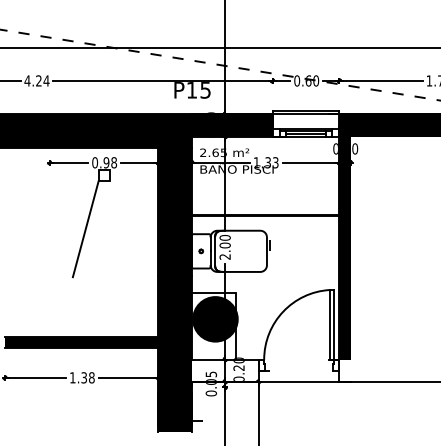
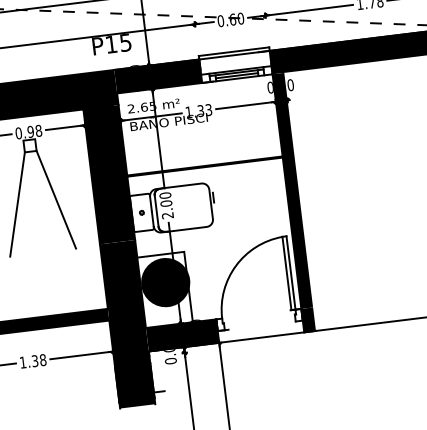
line: (122, 229) -> (56, 200), added
fill: (224, 370) -> (181, 335), added
fill: (344, 370) -> (308, 319), added

